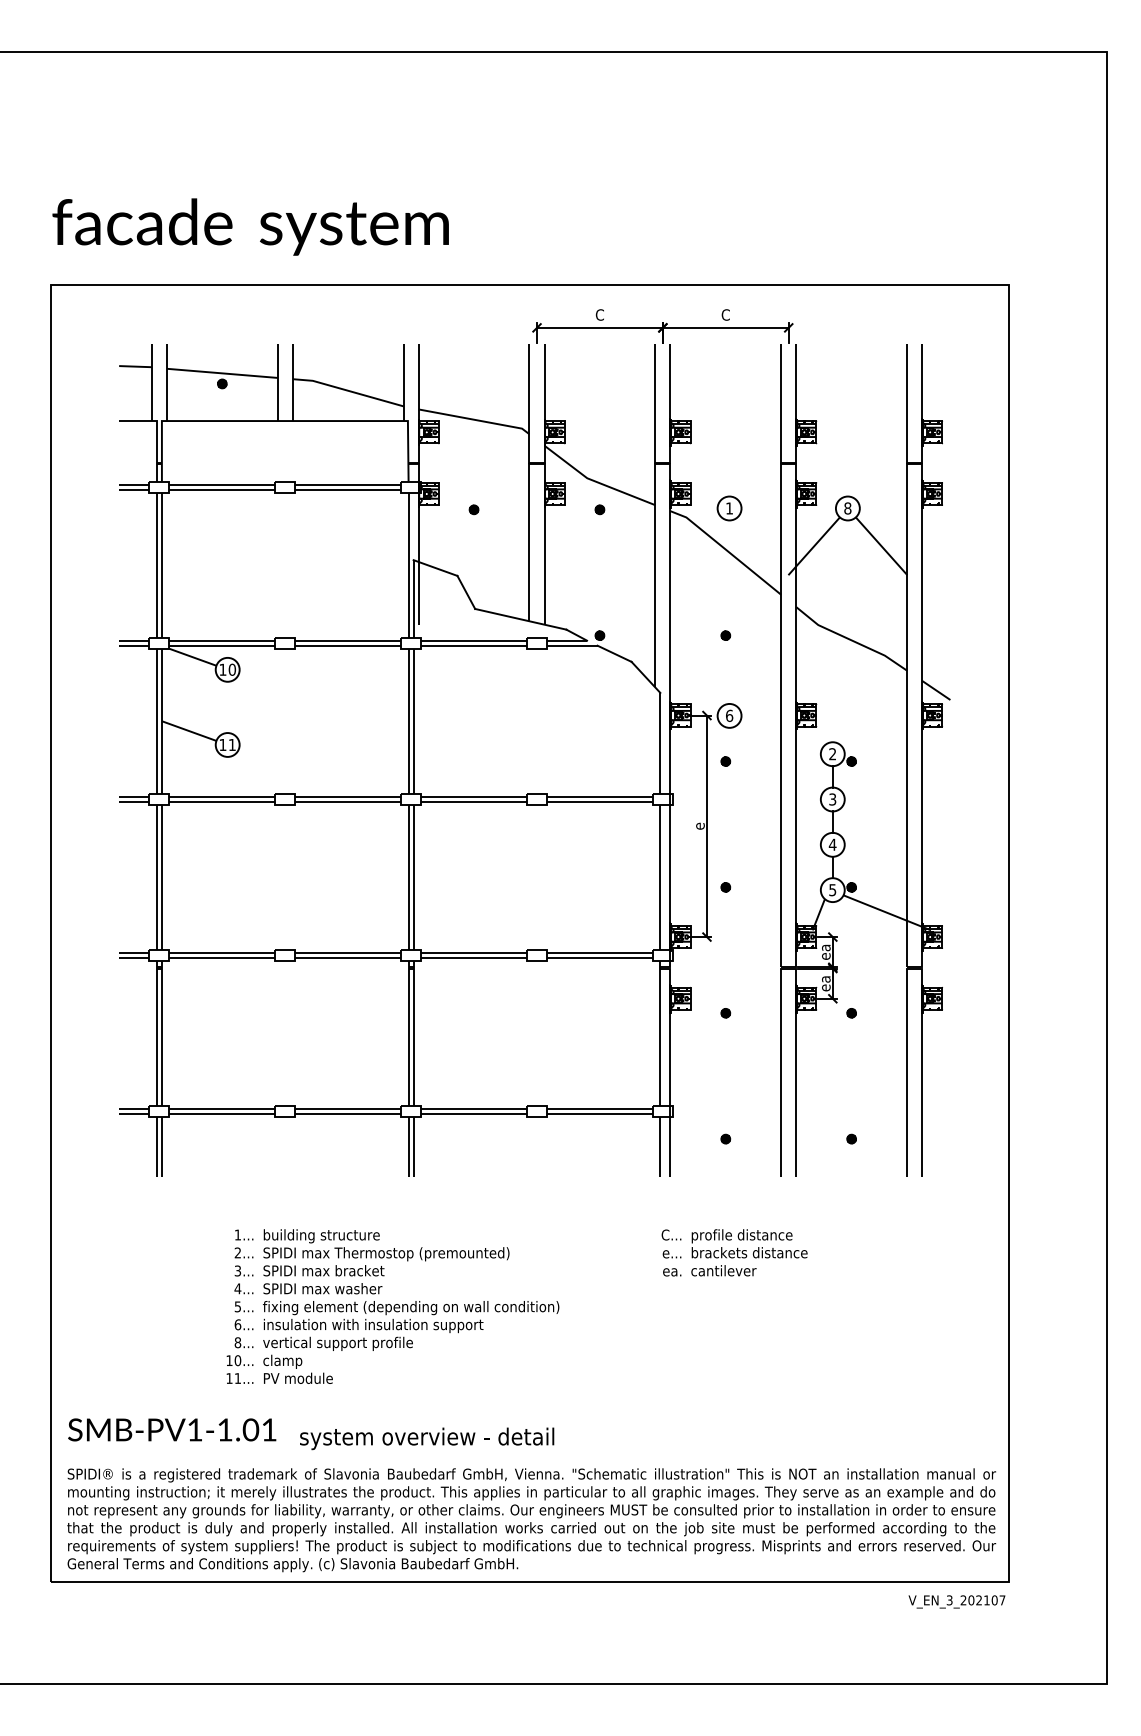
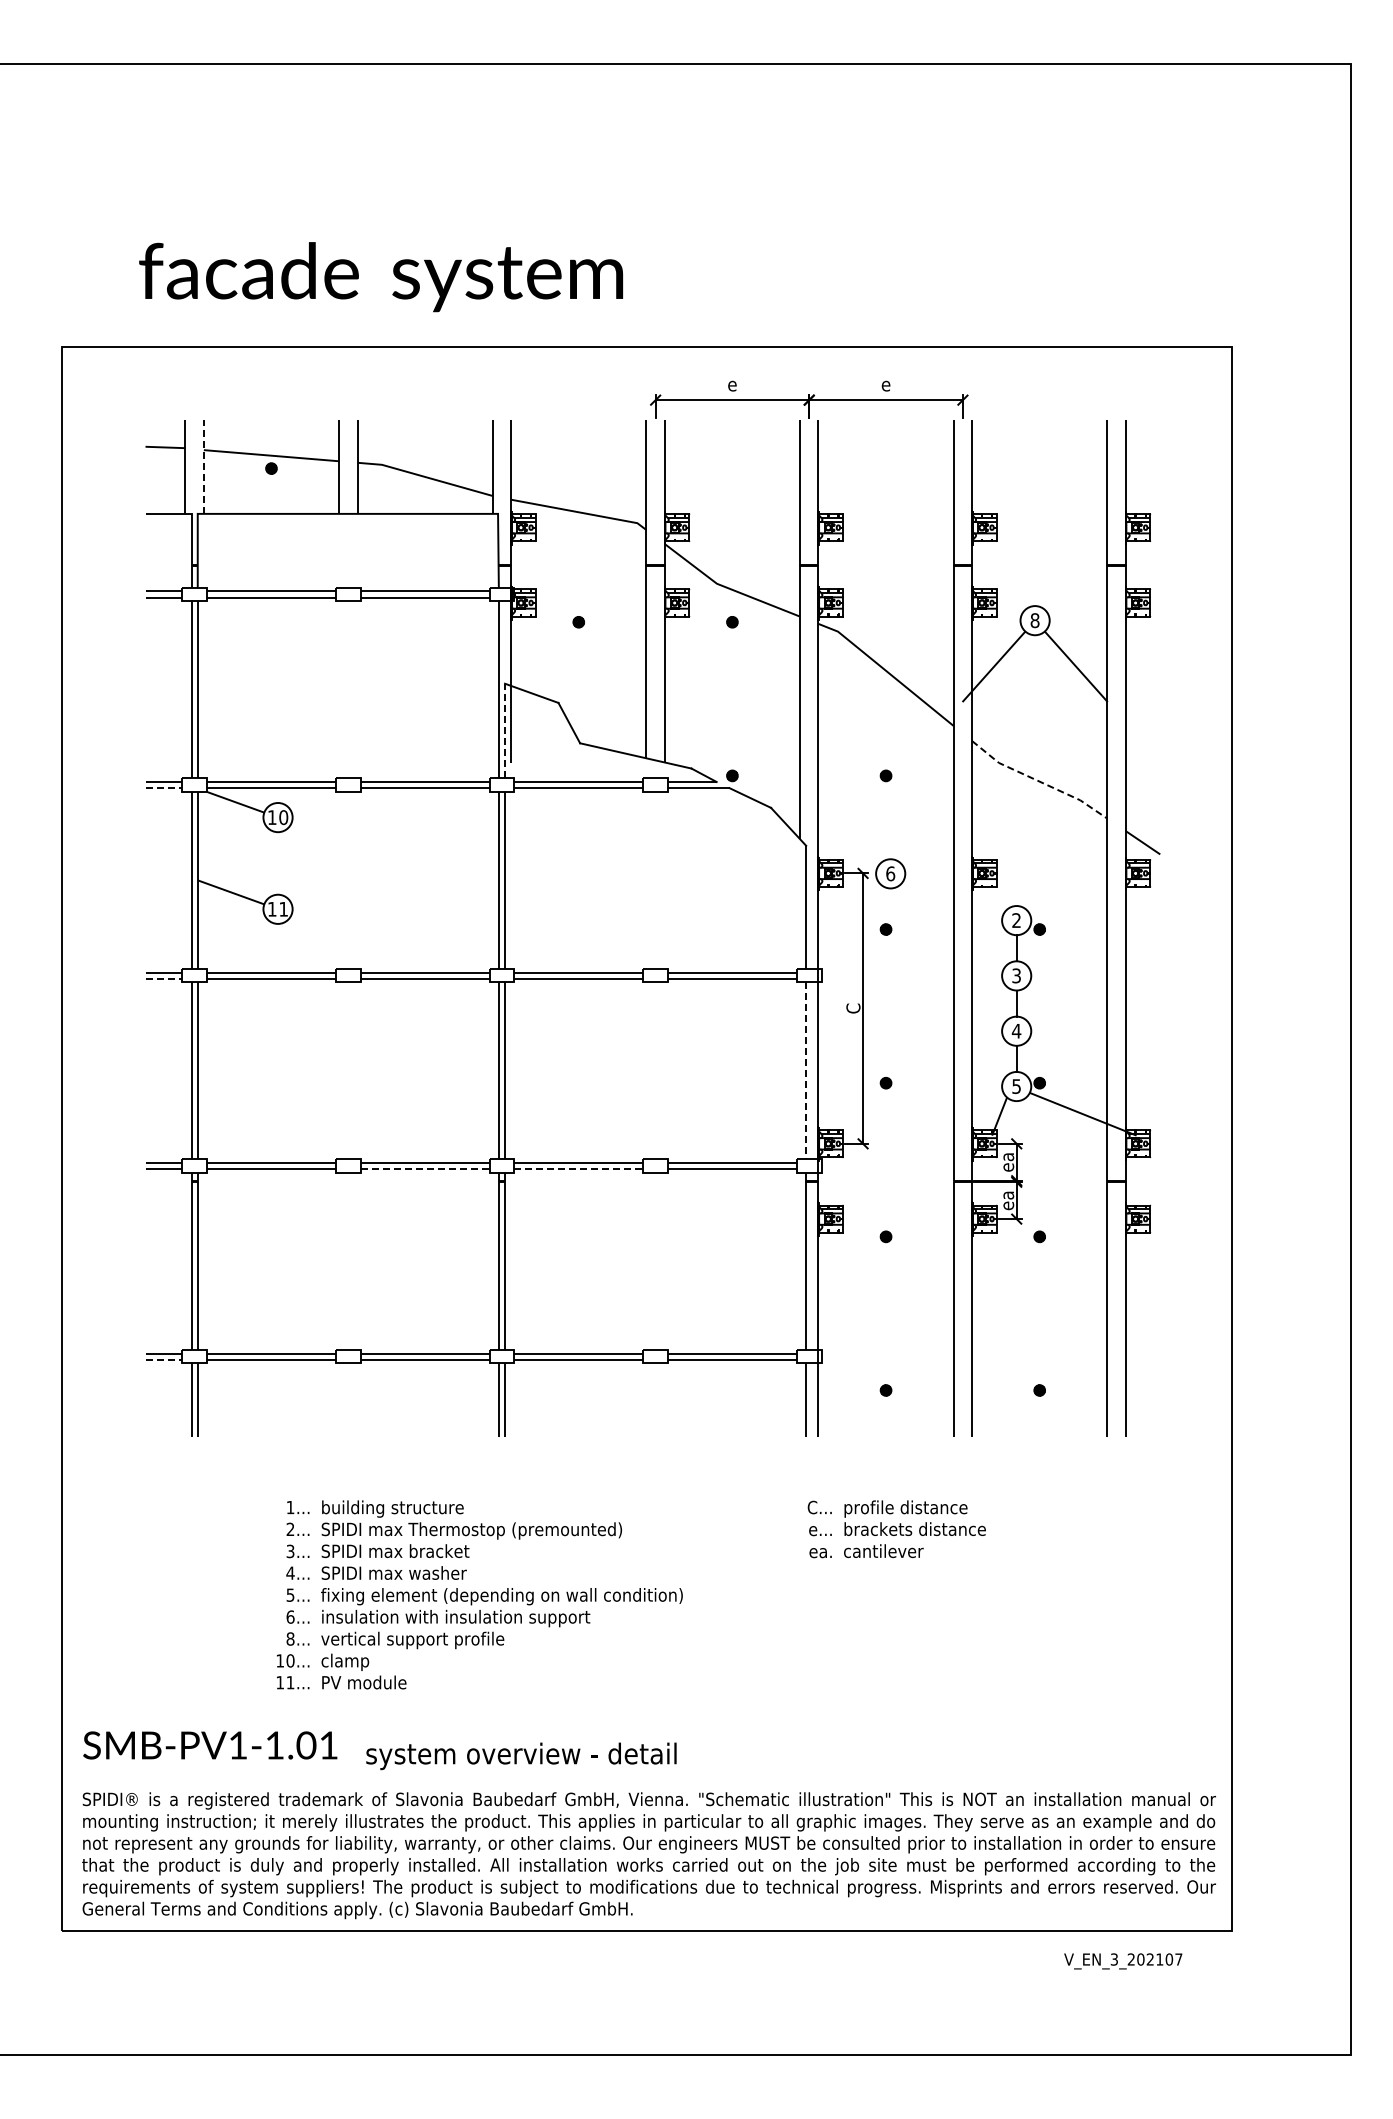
text: (250, 227) -> (380, 277), moved
text: (599, 315) -> (732, 384), C -> e
text: (726, 315) -> (886, 384), C -> e
line: (166, 383) -> (203, 467), solid -> dashed
part: (729, 508) -> (890, 620), removed
line: (414, 598) -> (505, 730), solid -> dashed
line: (850, 640) -> (1038, 781), solid -> dashed
line: (134, 645) -> (164, 788), solid -> dashed
line: (134, 801) -> (164, 978), solid -> dashed
text: (699, 826) -> (853, 1008), e -> C
line: (660, 877) -> (806, 1071), solid -> dashed
line: (348, 958) -> (425, 1169), solid -> dashed
line: (473, 958) -> (578, 1169), solid -> dashed
line: (134, 1113) -> (164, 1359), solid -> dashed
text: (957, 1602) -> (1123, 1961), moved

